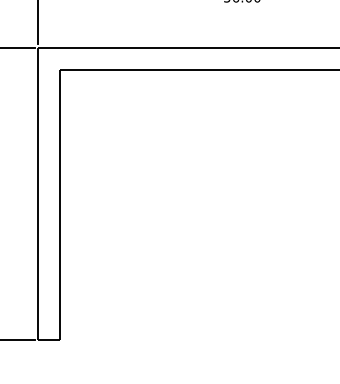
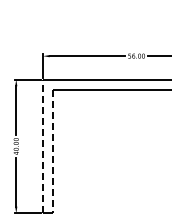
line: (39, 194) -> (43, 146), solid -> dashed
line: (61, 204) -> (53, 151), solid -> dashed

